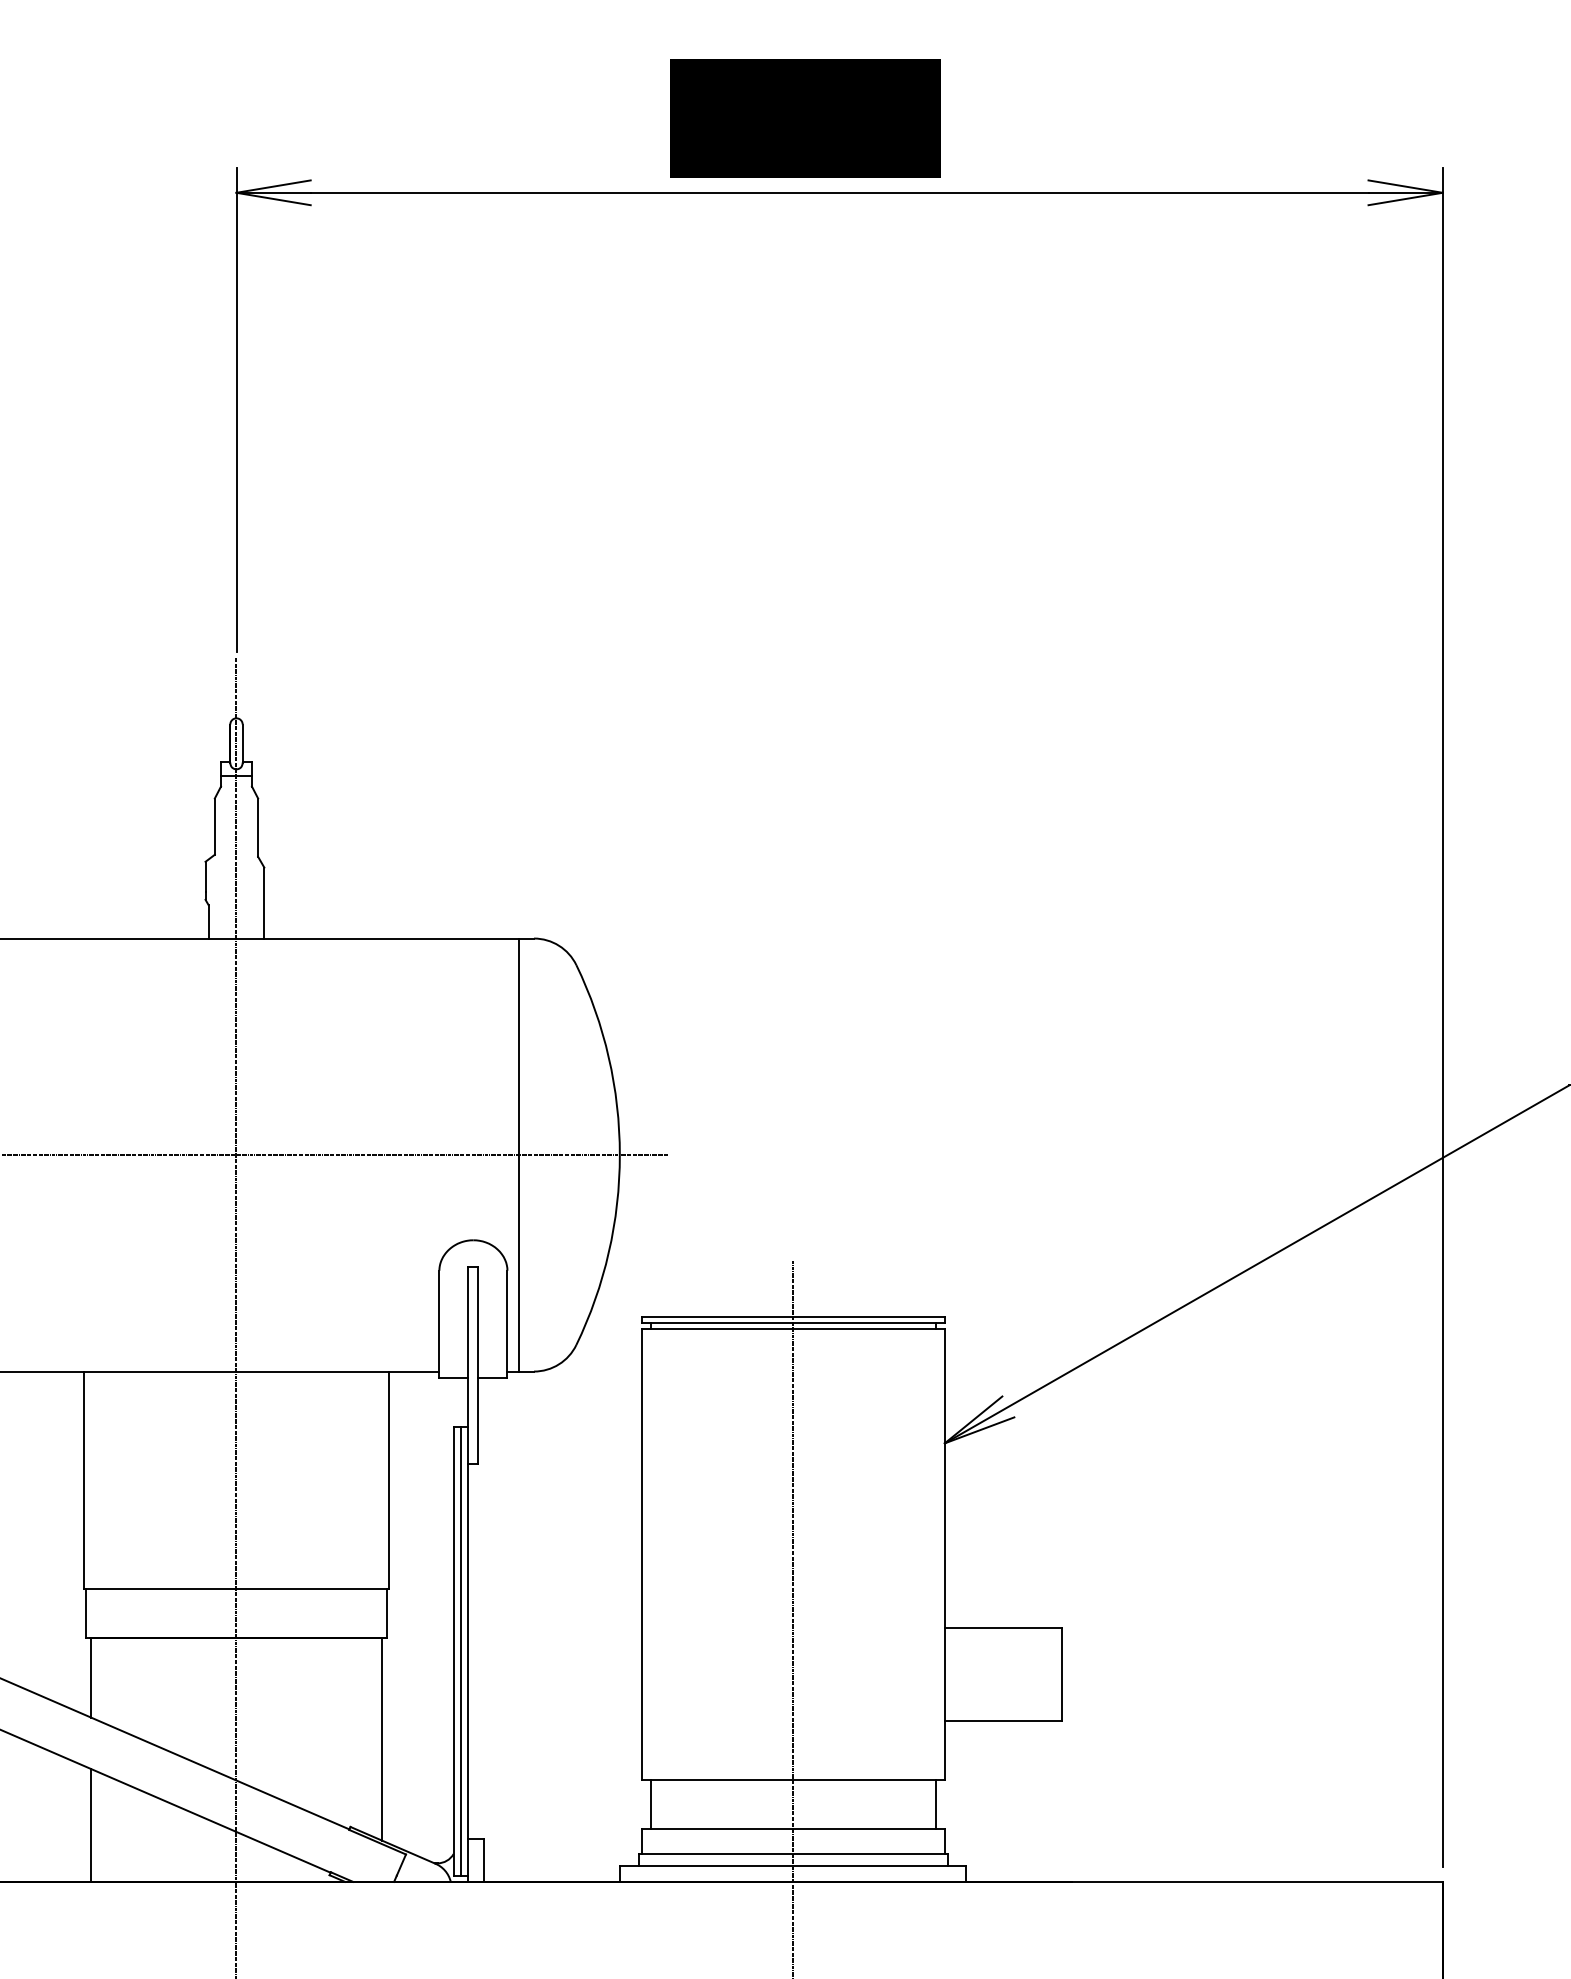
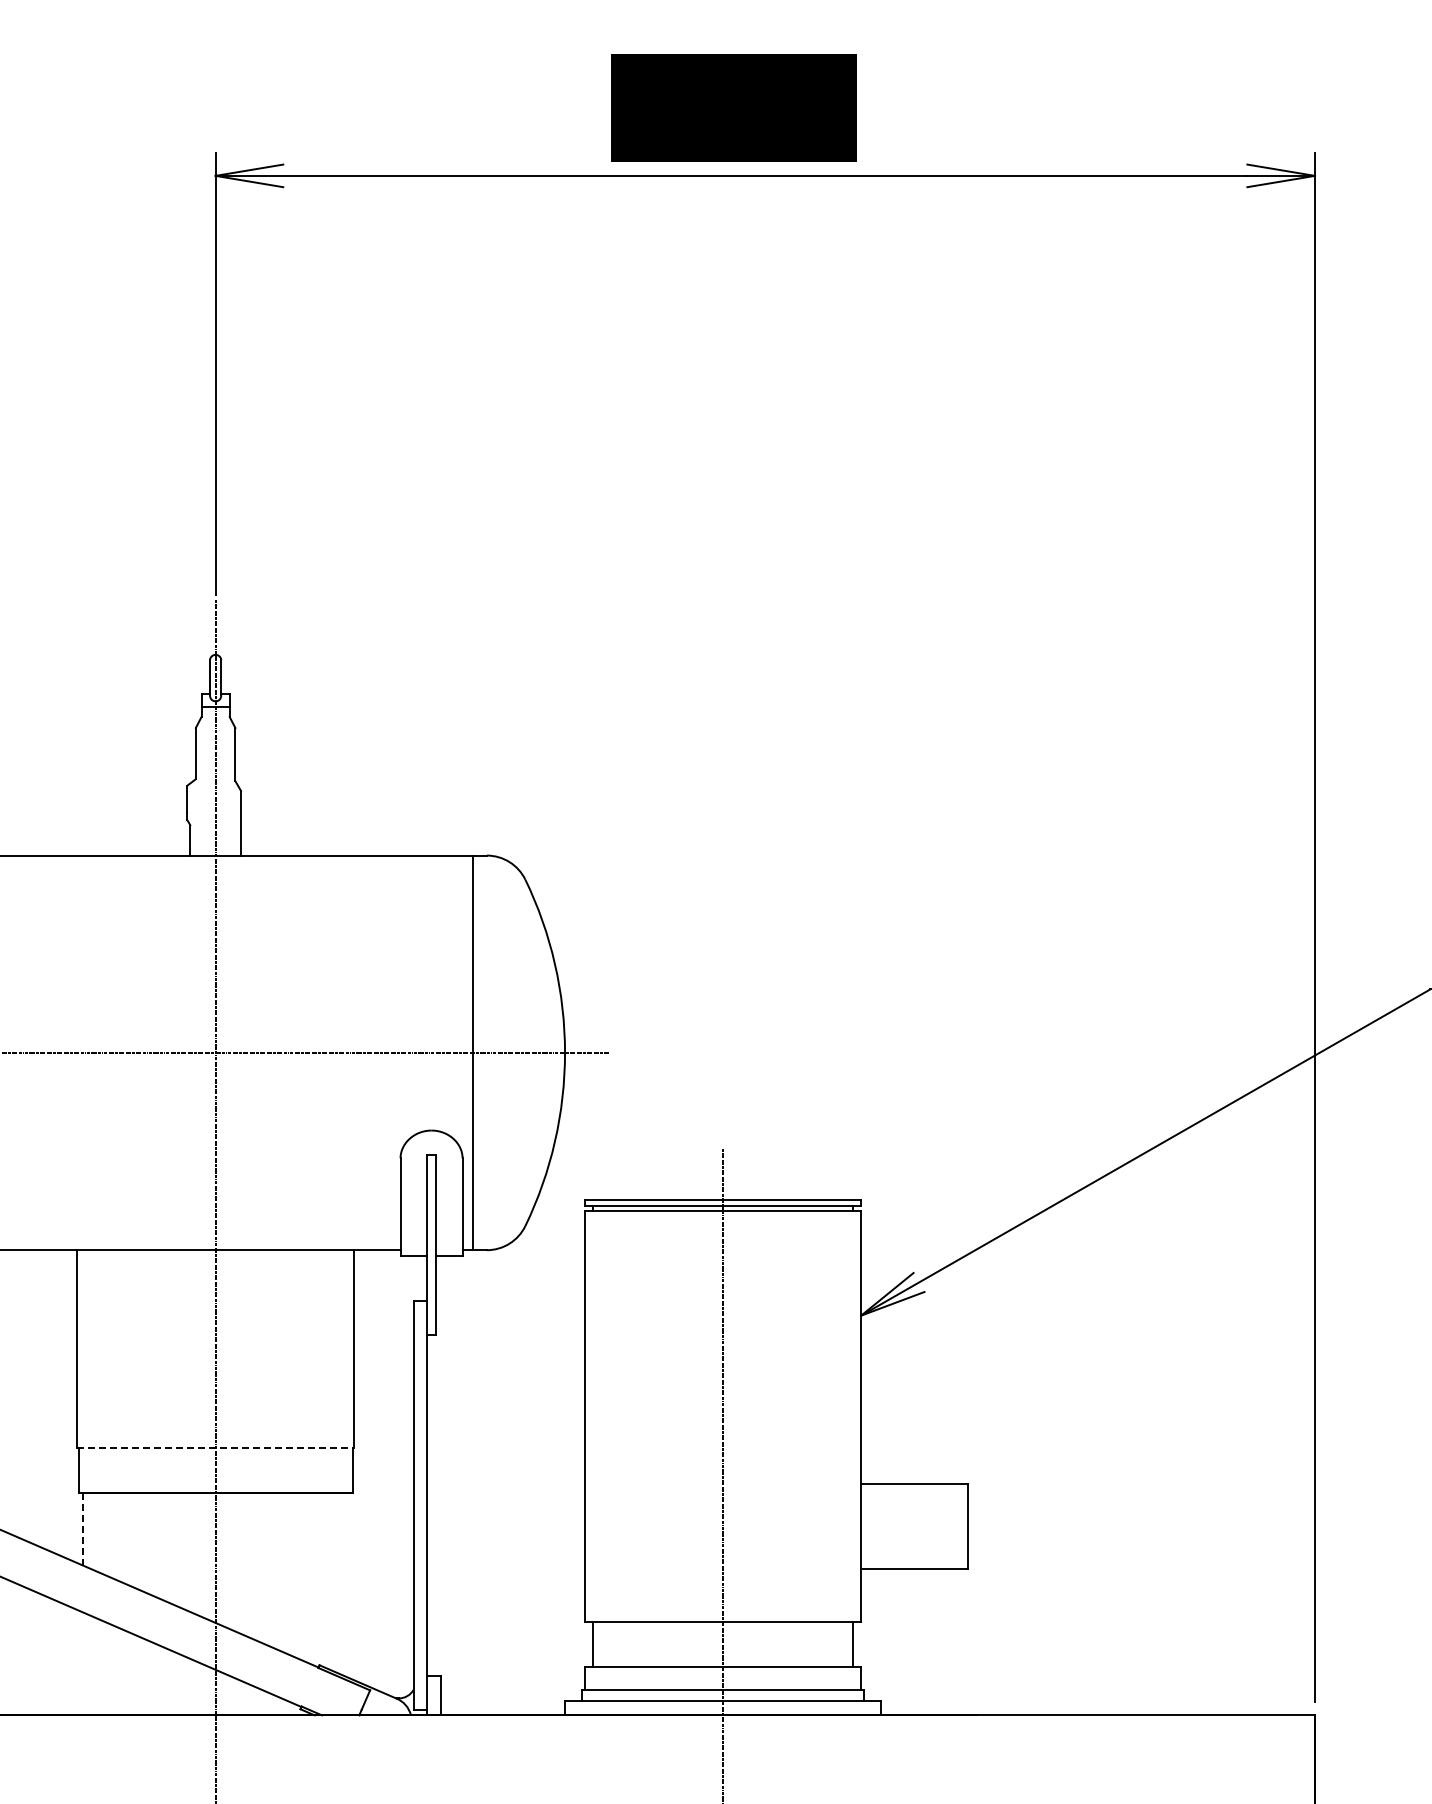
line: (236, 1589) -> (215, 1448), solid -> dashed
line: (461, 1650) -> (420, 1504), removed
line: (91, 1677) -> (83, 1529), solid -> dashed
line: (382, 1739) -> (348, 1585), removed
line: (91, 1825) -> (83, 1663), removed

